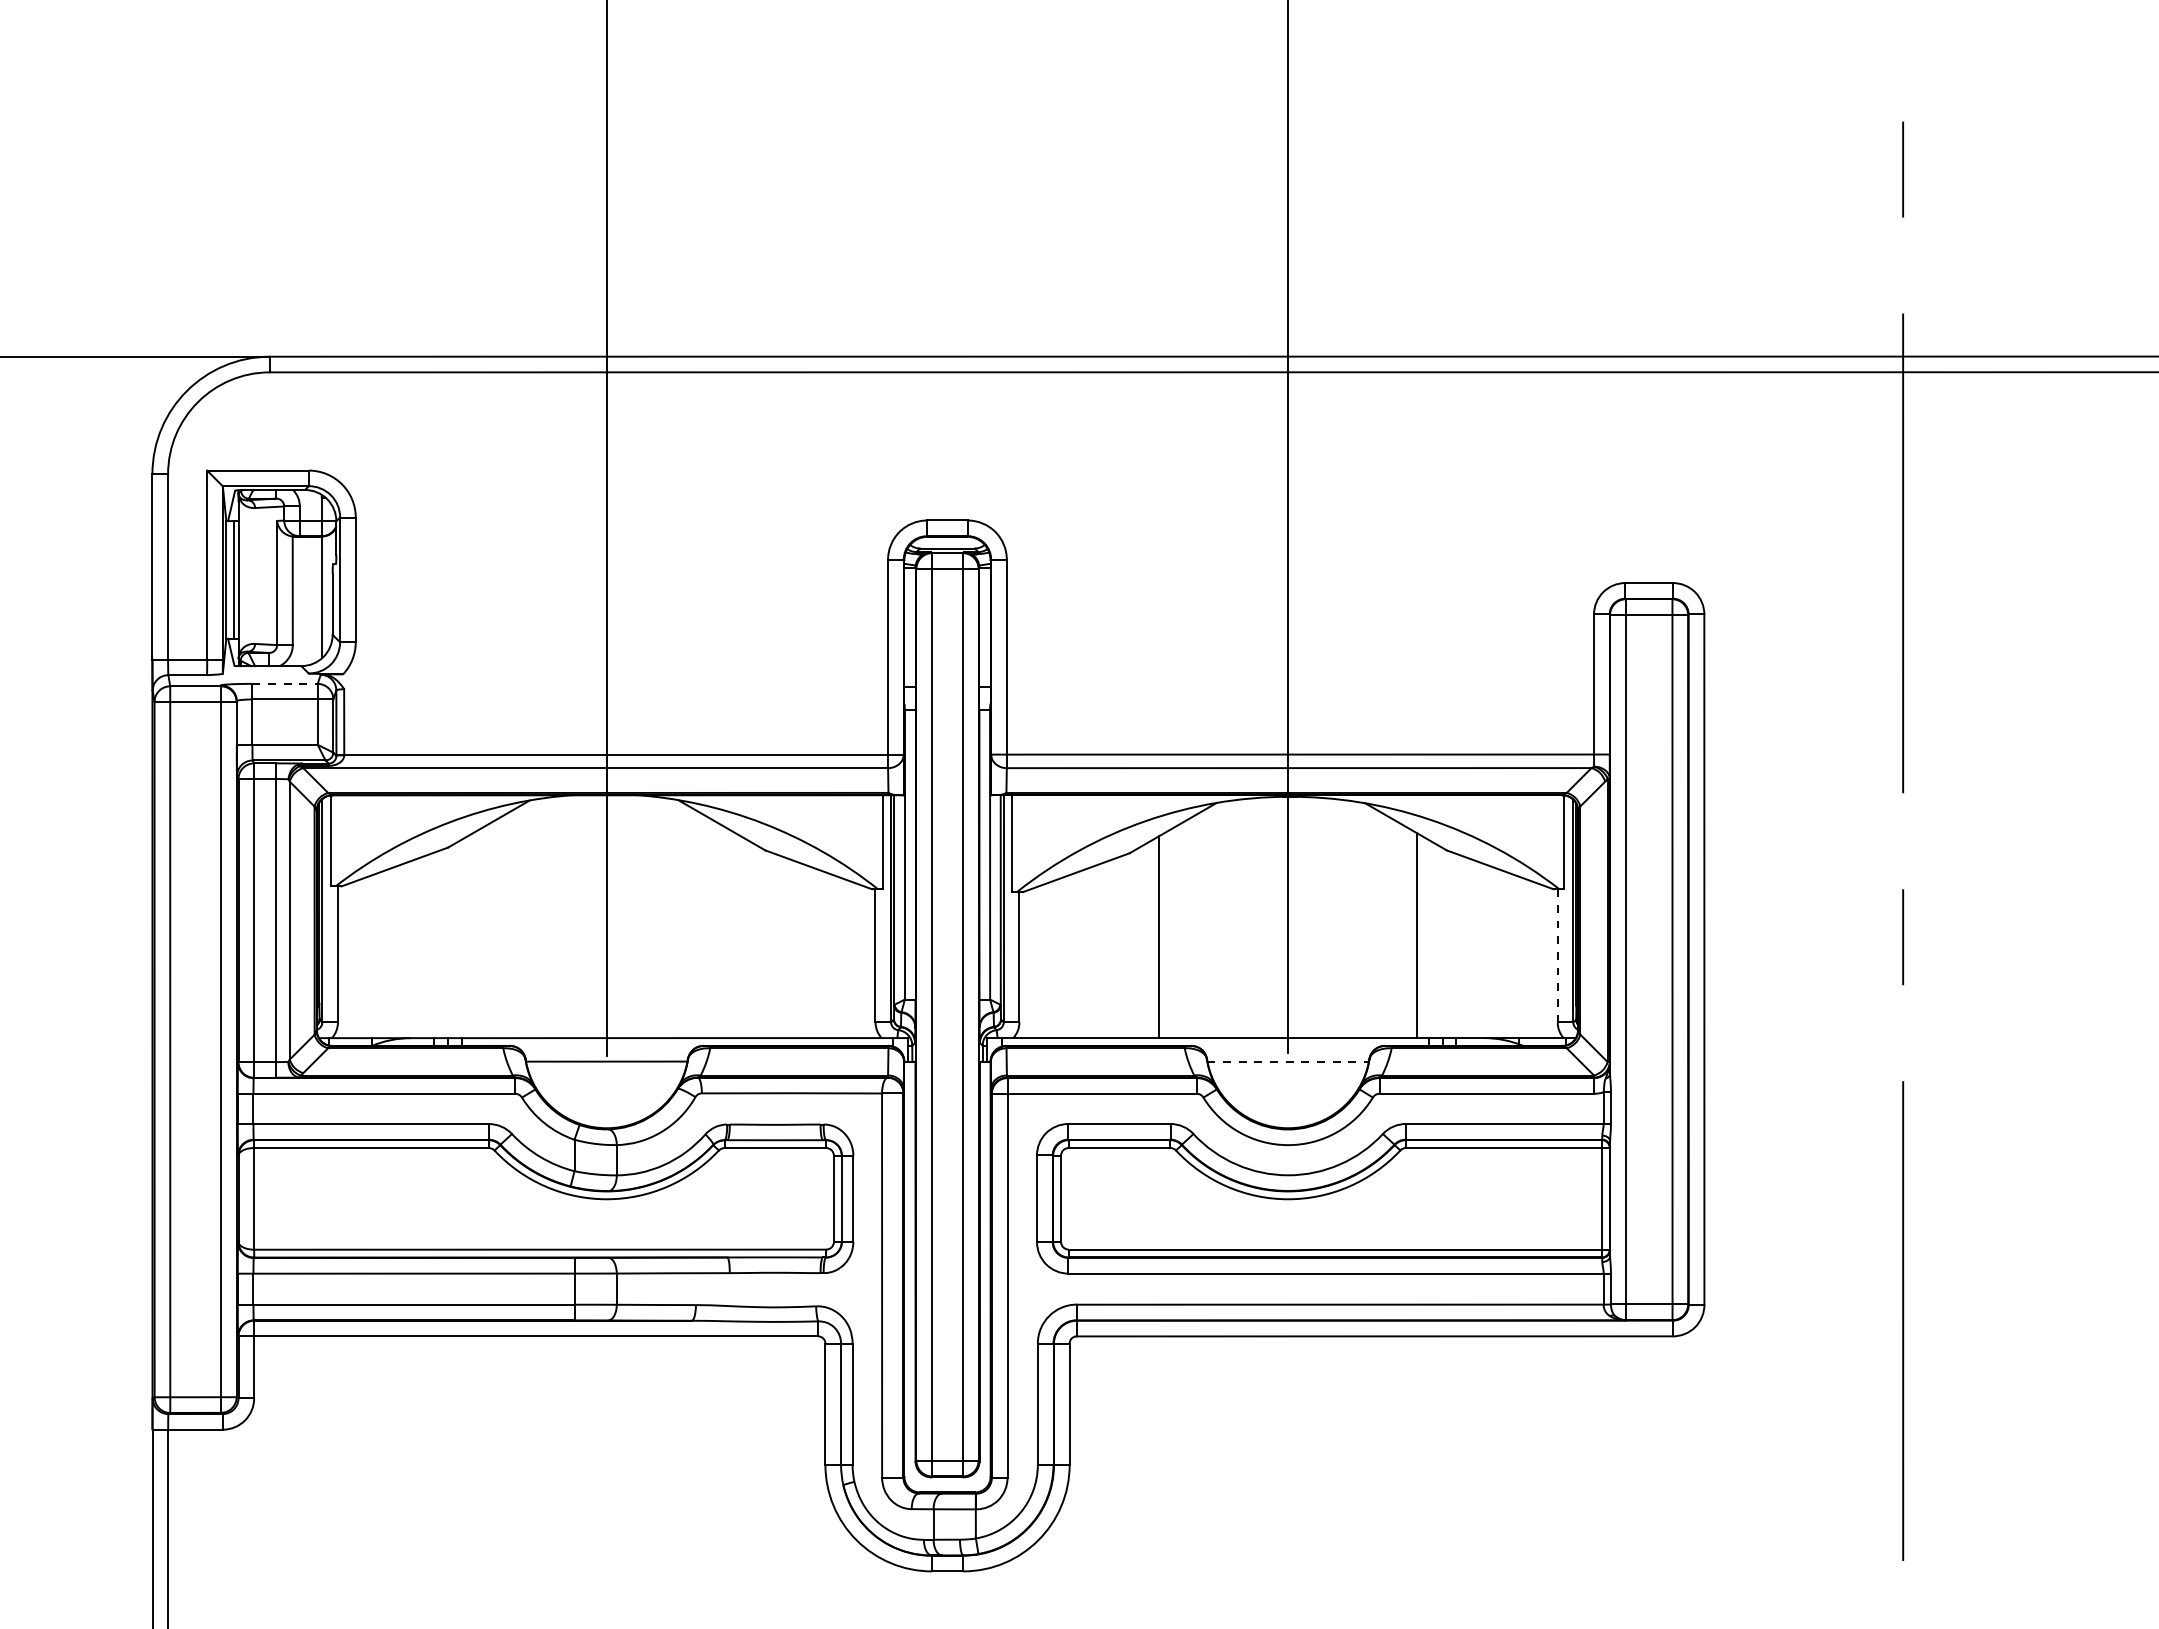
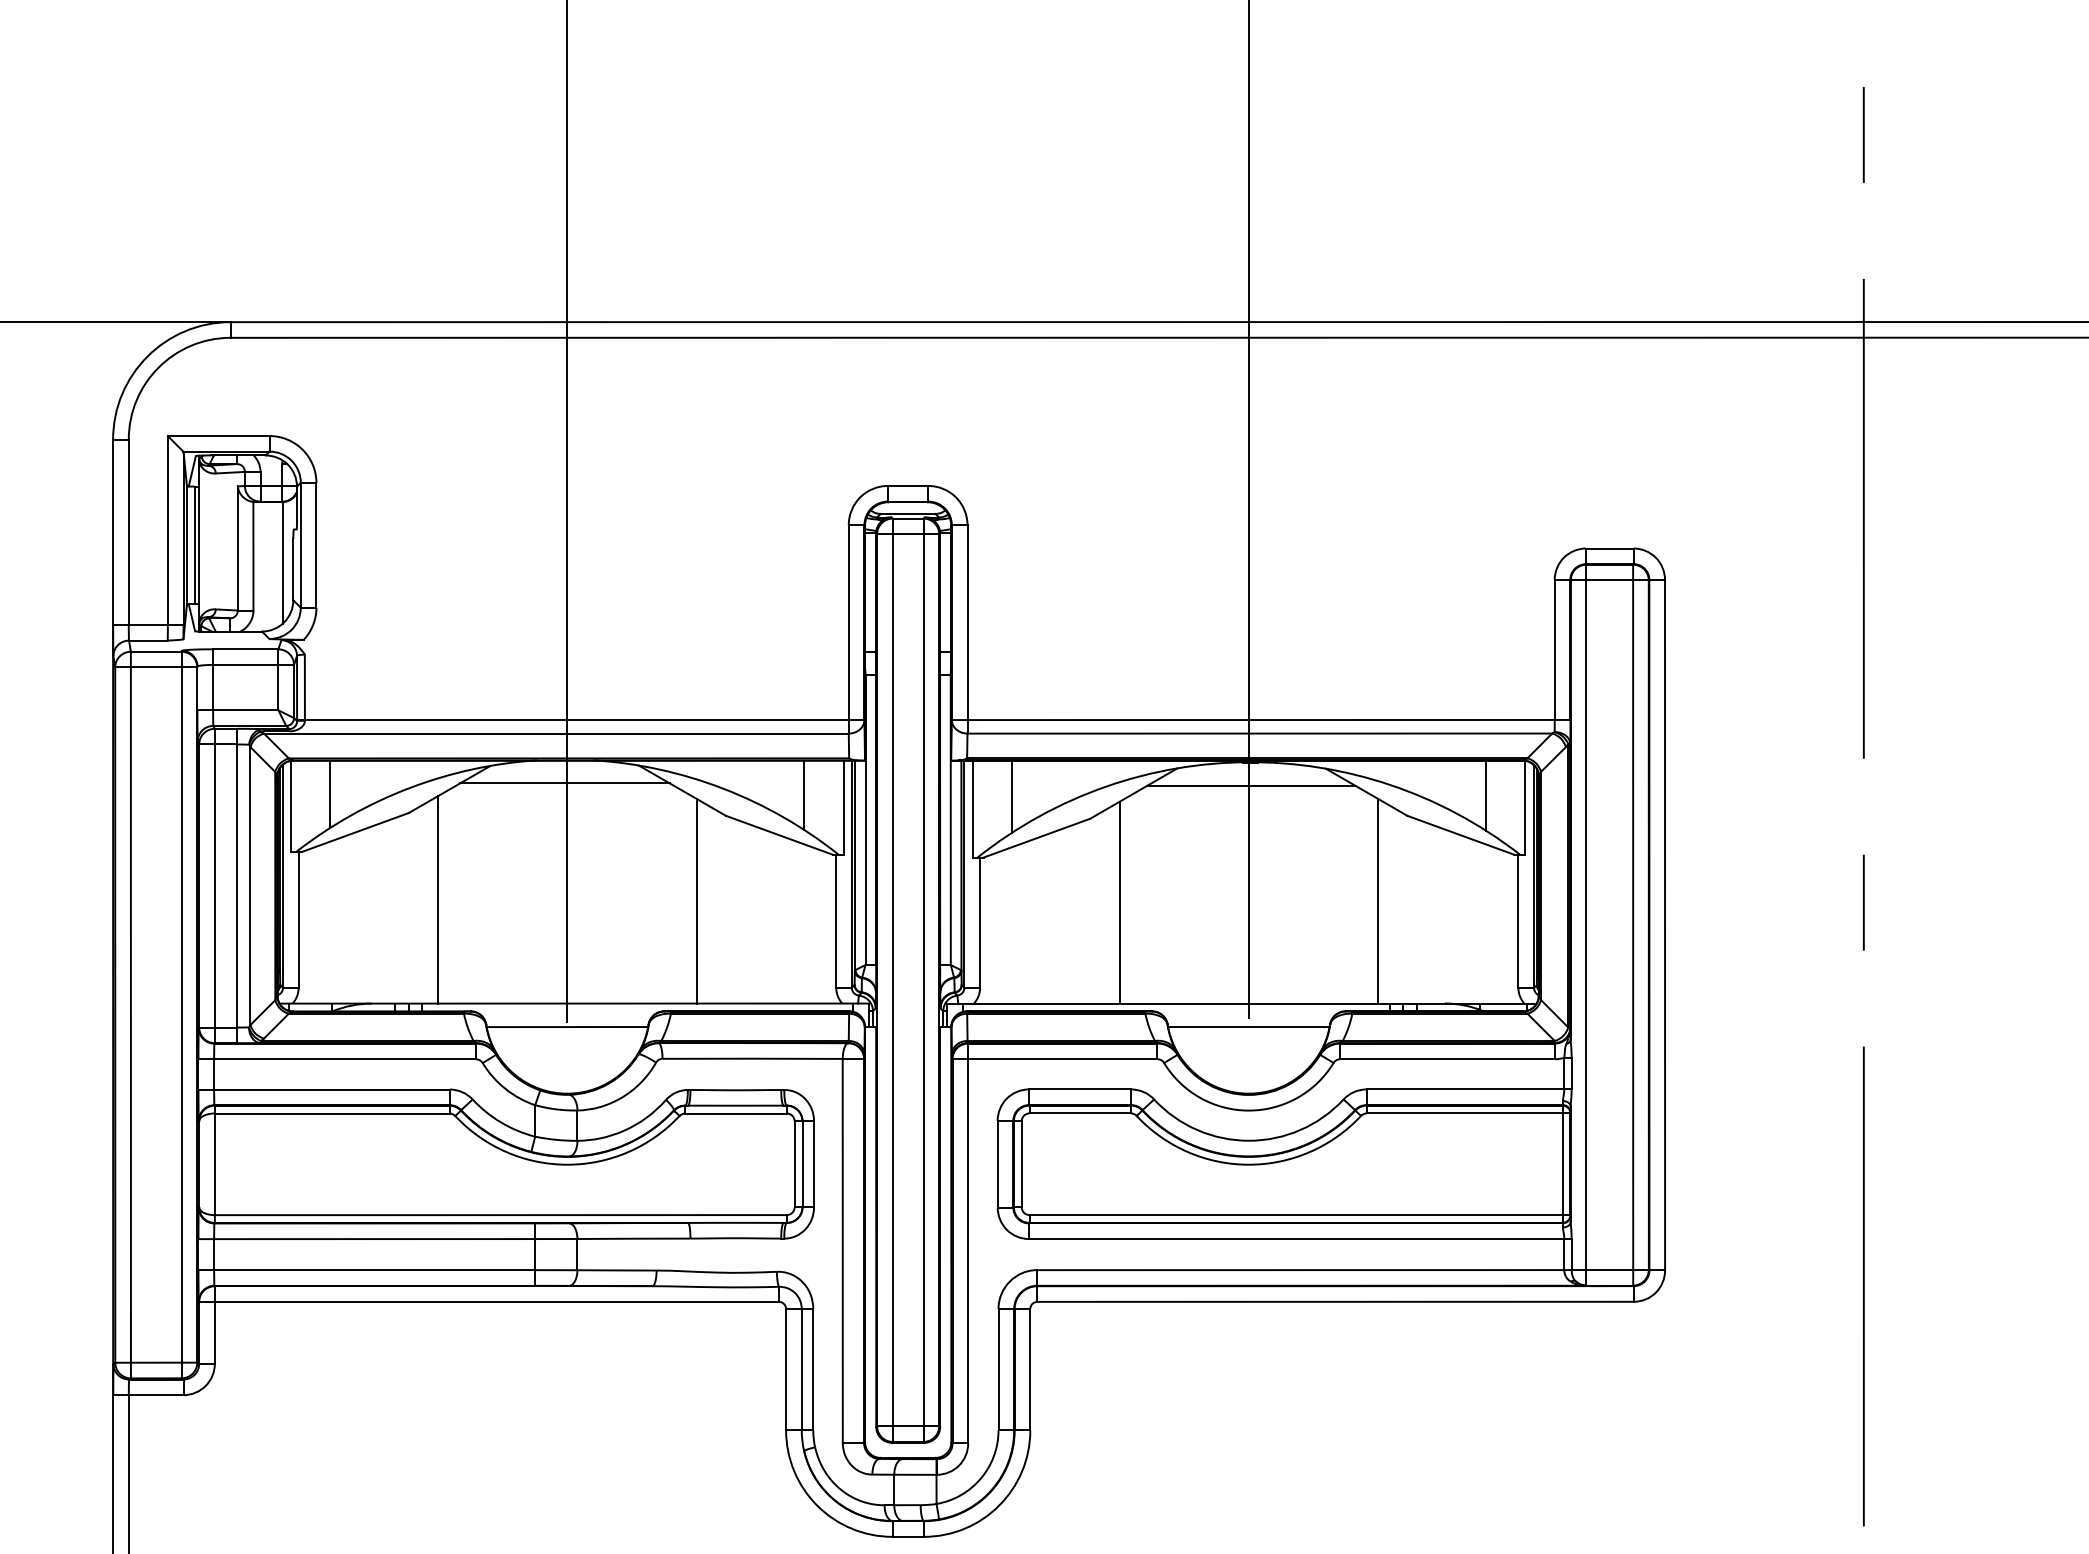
line: (285, 683) -> (246, 648), dashed -> solid
line: (603, 817) -> (564, 782), added
line: (1290, 820) -> (1251, 785), added
line: (369, 828) -> (330, 793), added
line: (843, 829) -> (804, 794), added
line: (1525, 830) -> (1486, 795), added
line: (1051, 831) -> (1012, 796), added
line: (477, 934) -> (438, 899), added
line: (735, 935) -> (696, 900), added
line: (1557, 955) -> (1518, 920), dashed -> solid
line: (1288, 1061) -> (1249, 1026), dashed -> solid

